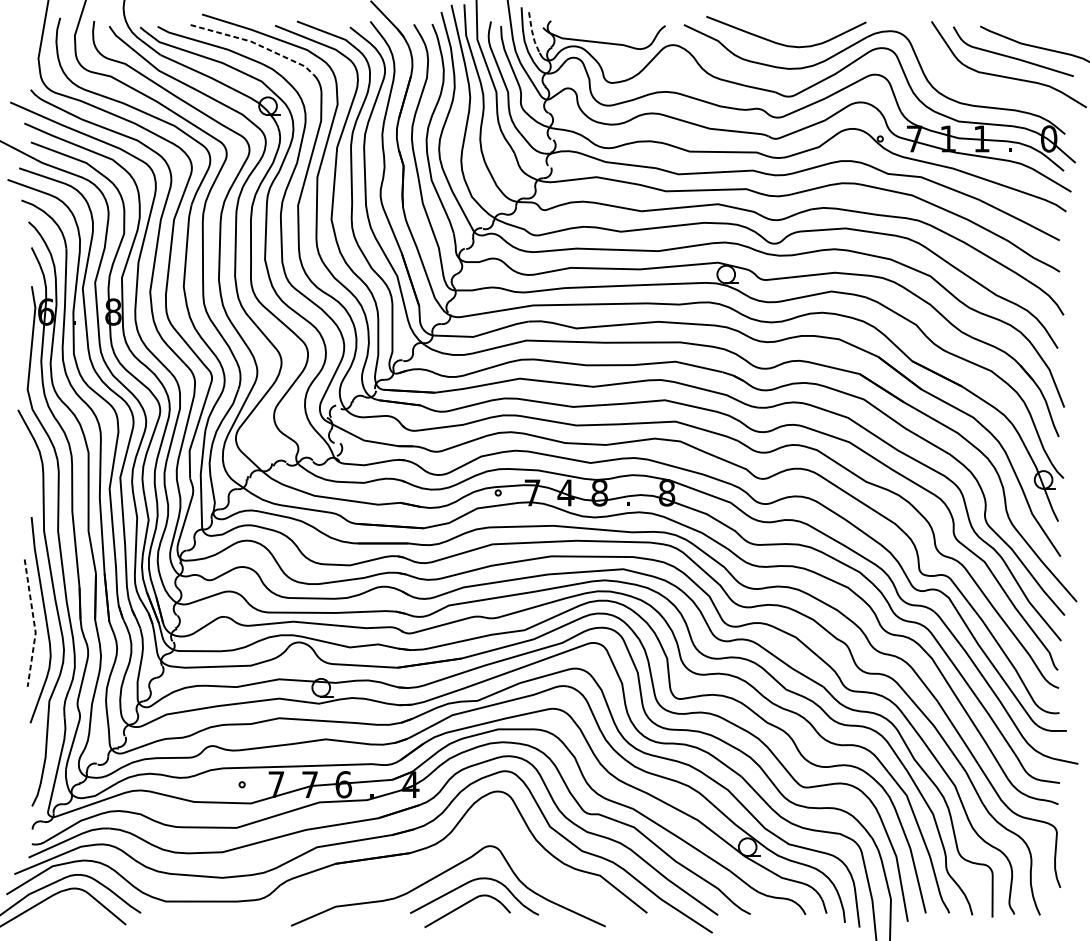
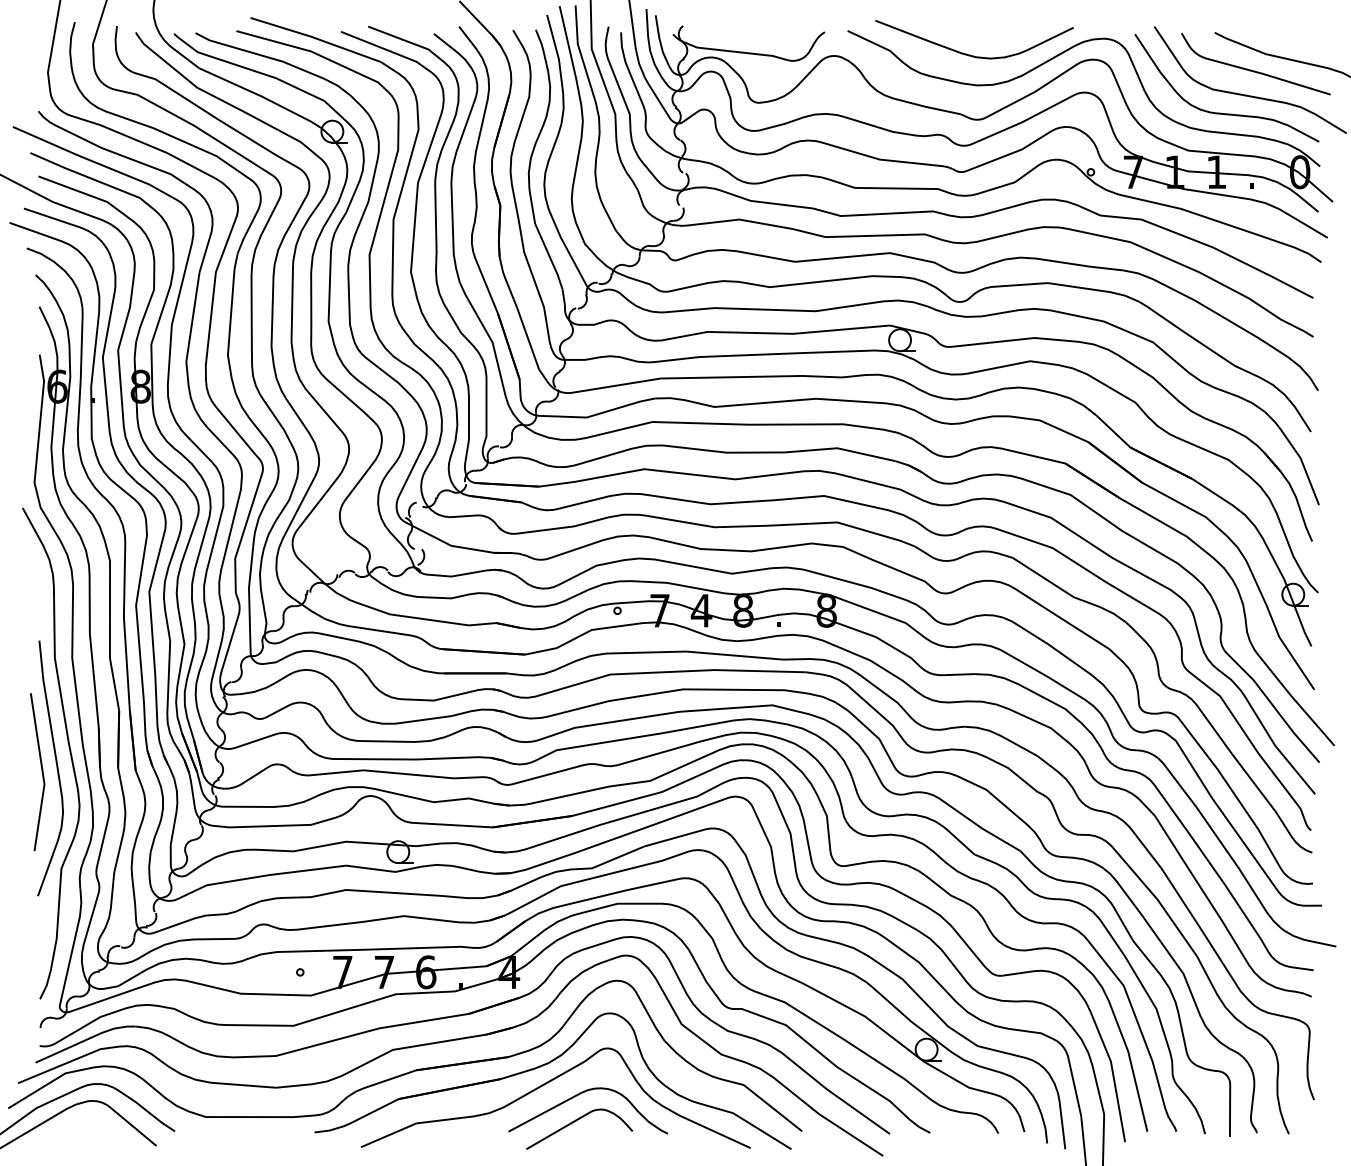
line: (532, 33) -> (660, 41), dashed -> solid
line: (255, 43) -> (316, 53), dashed -> solid
part: (985, 90) -> (1221, 112), added
line: (34, 623) -> (42, 772), dashed -> solid
part: (442, 859) -> (548, 1064), added

